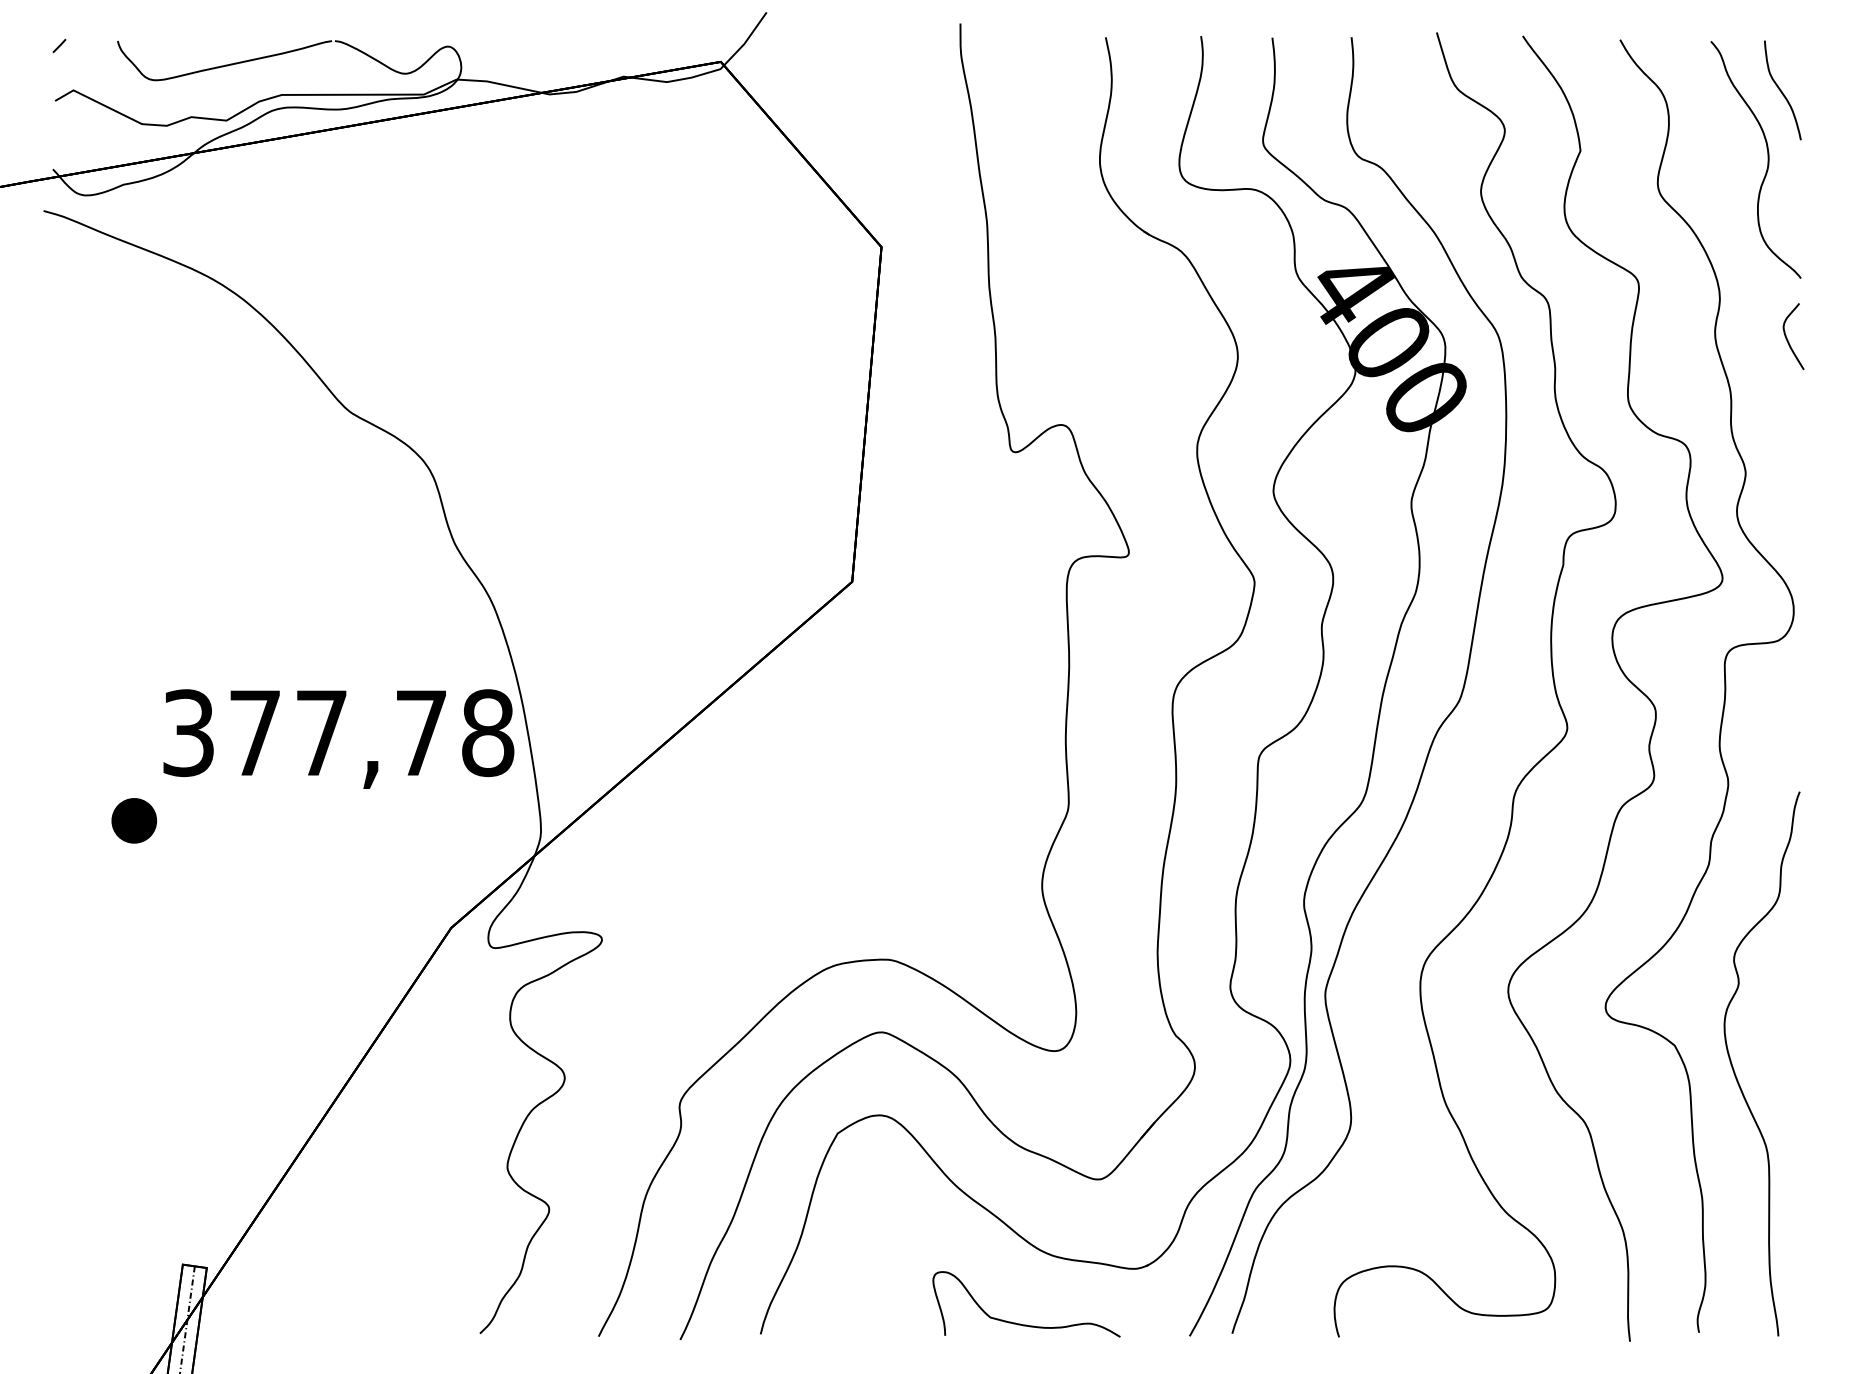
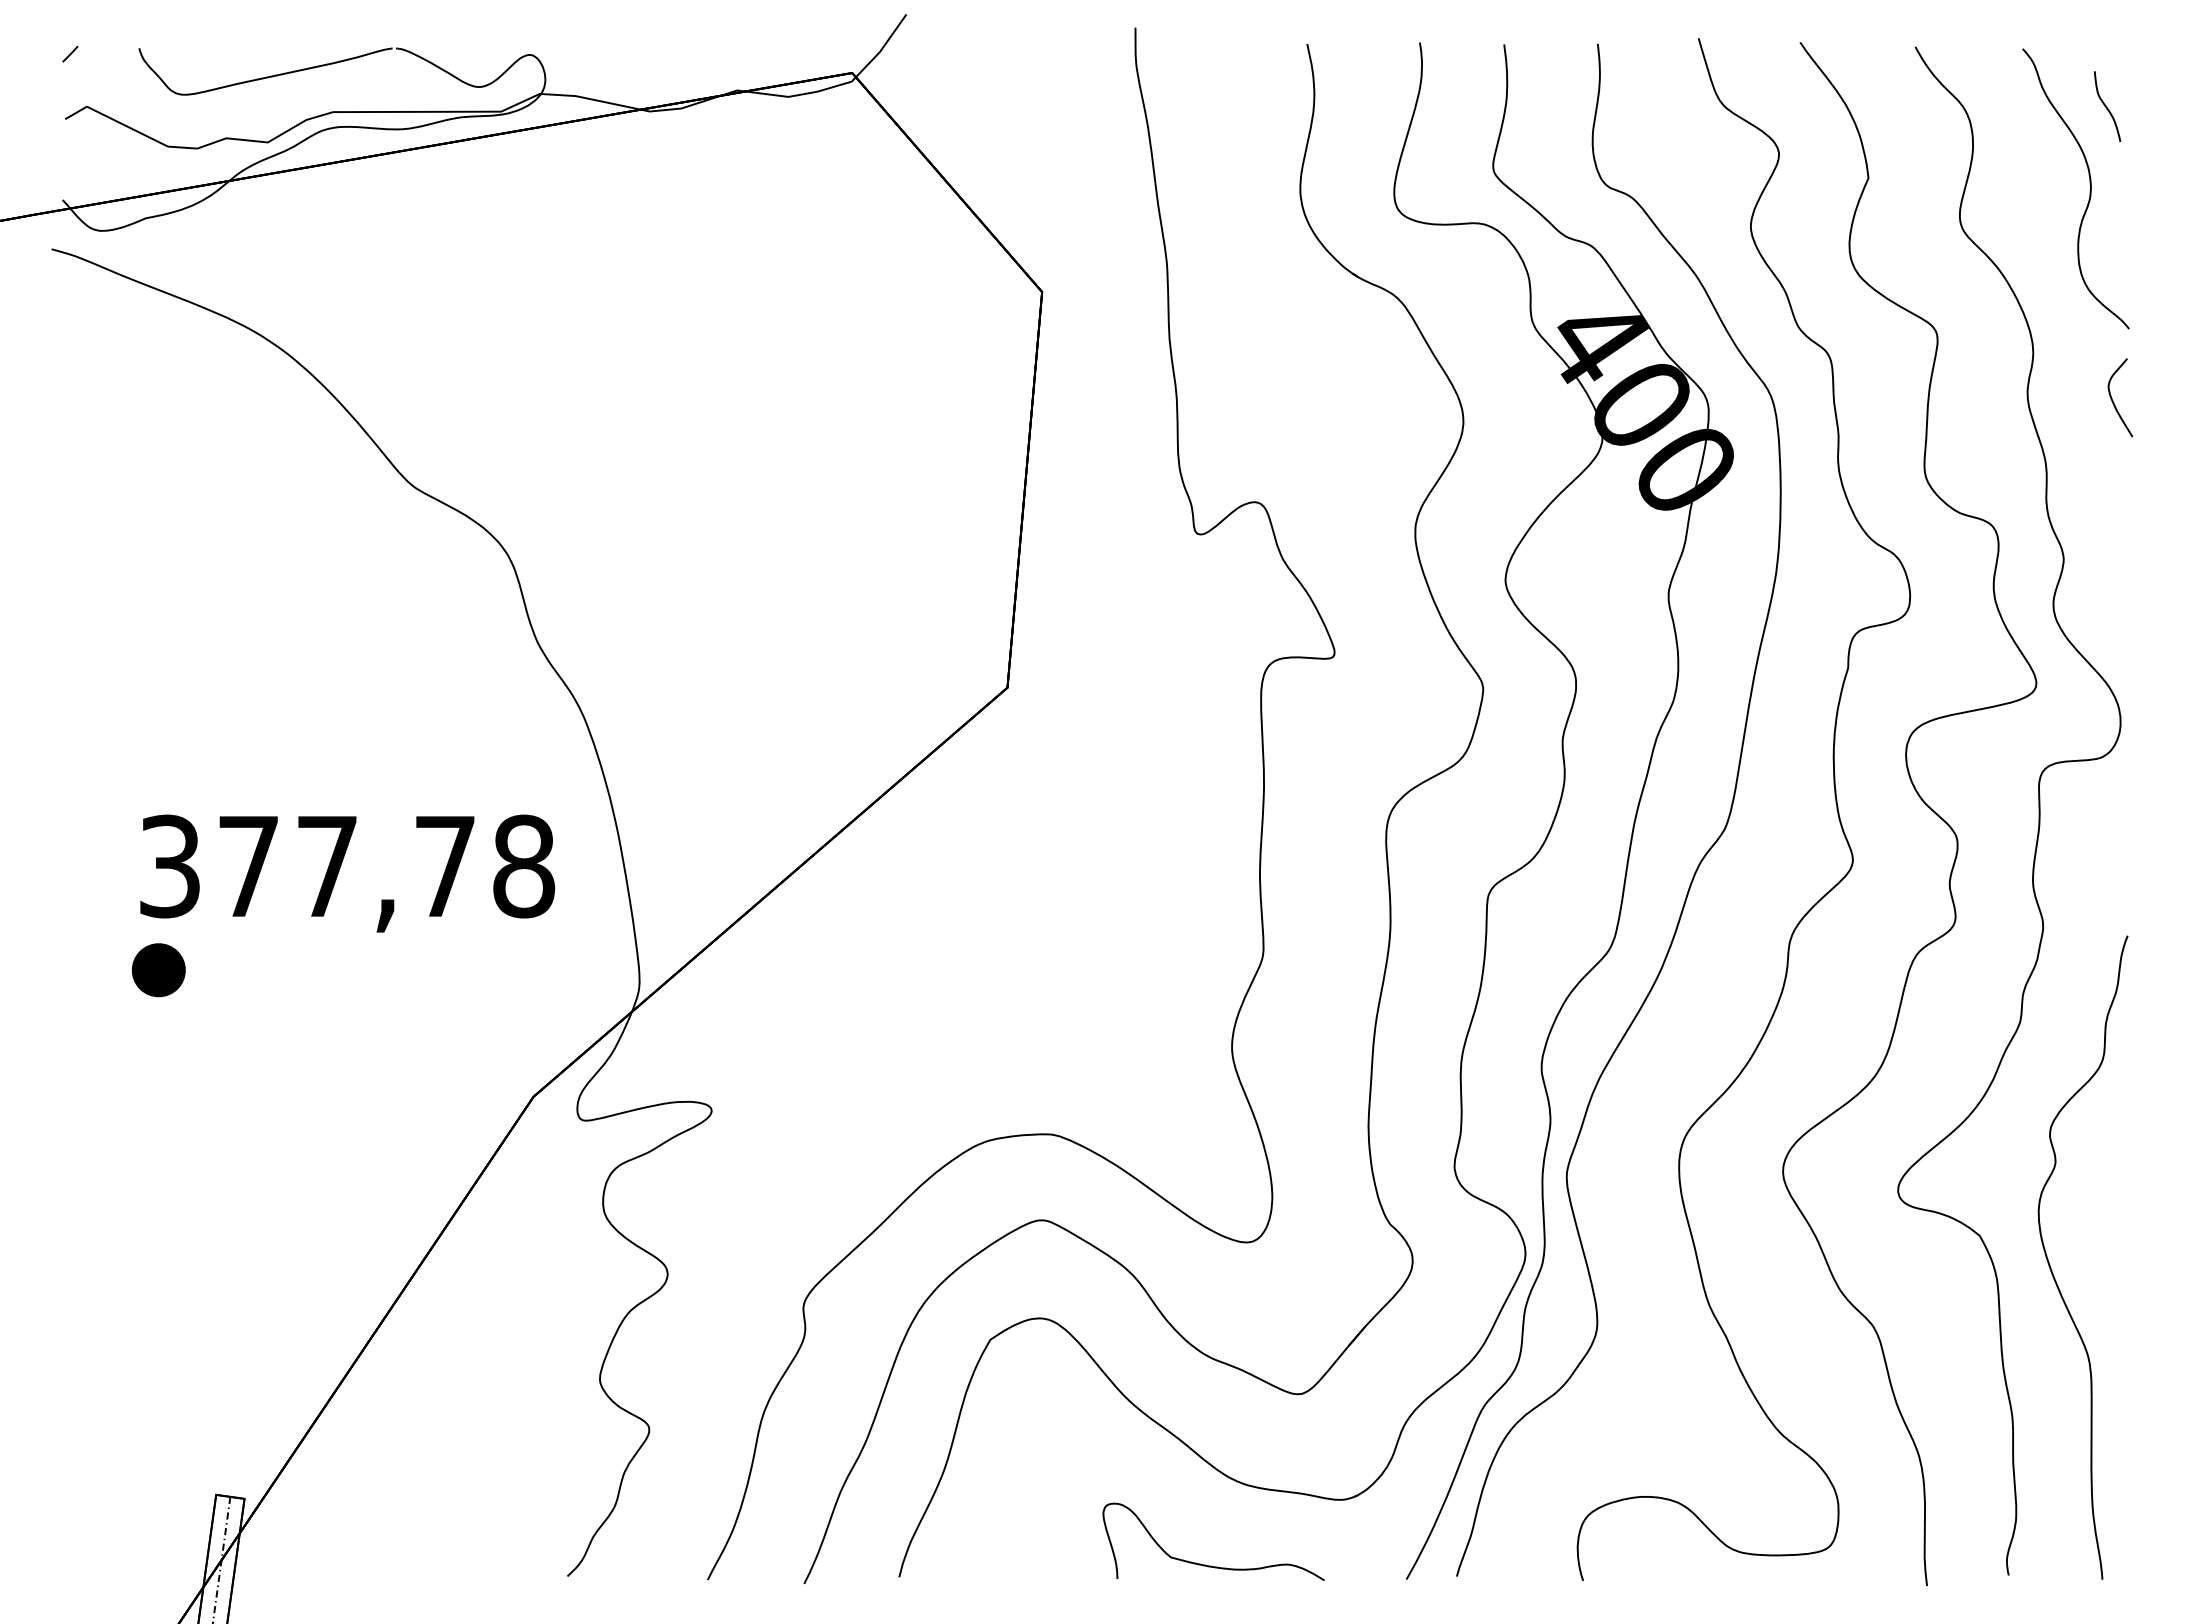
part: (1782, 90) -> (2107, 106), size x0.6
text: (338, 739) -> (347, 873), moved

